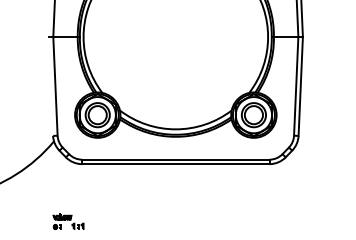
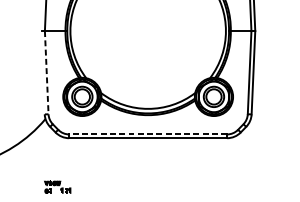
line: (55, 86) -> (46, 72), solid -> dashed
line: (175, 159) -> (147, 134), solid -> dashed

